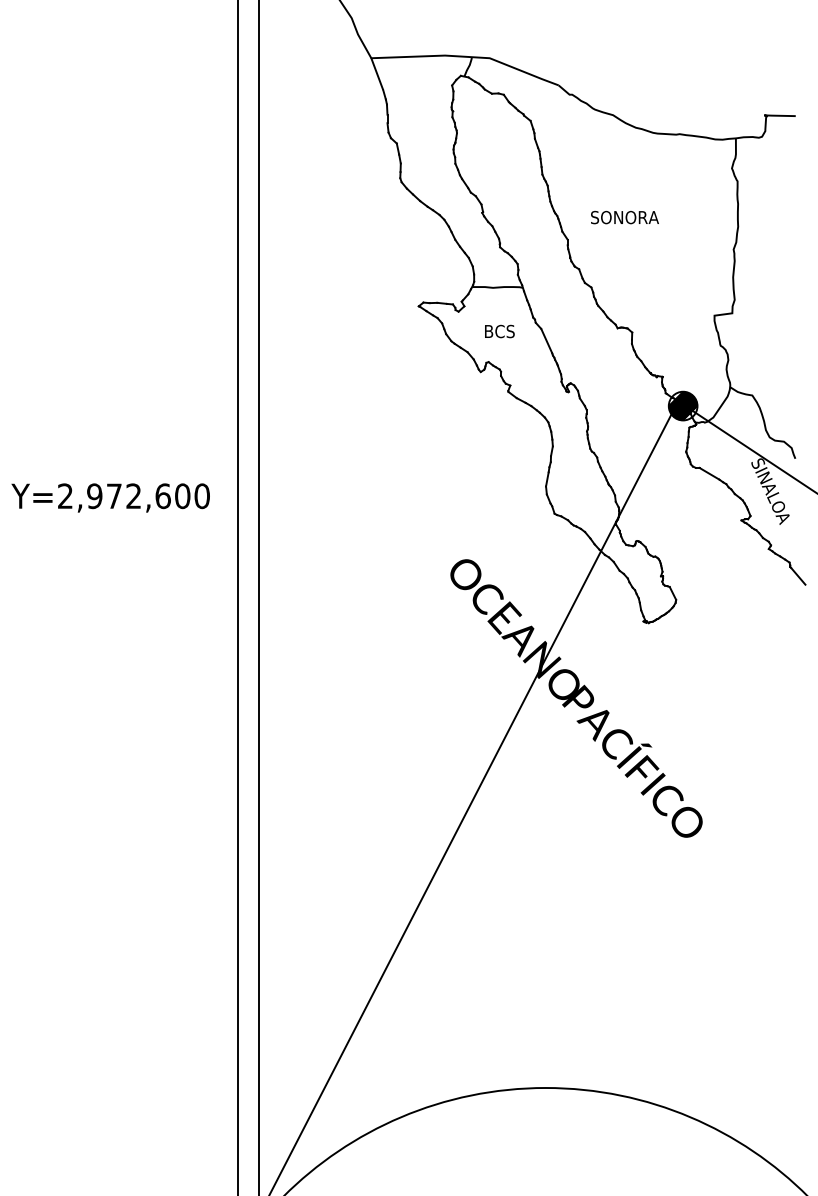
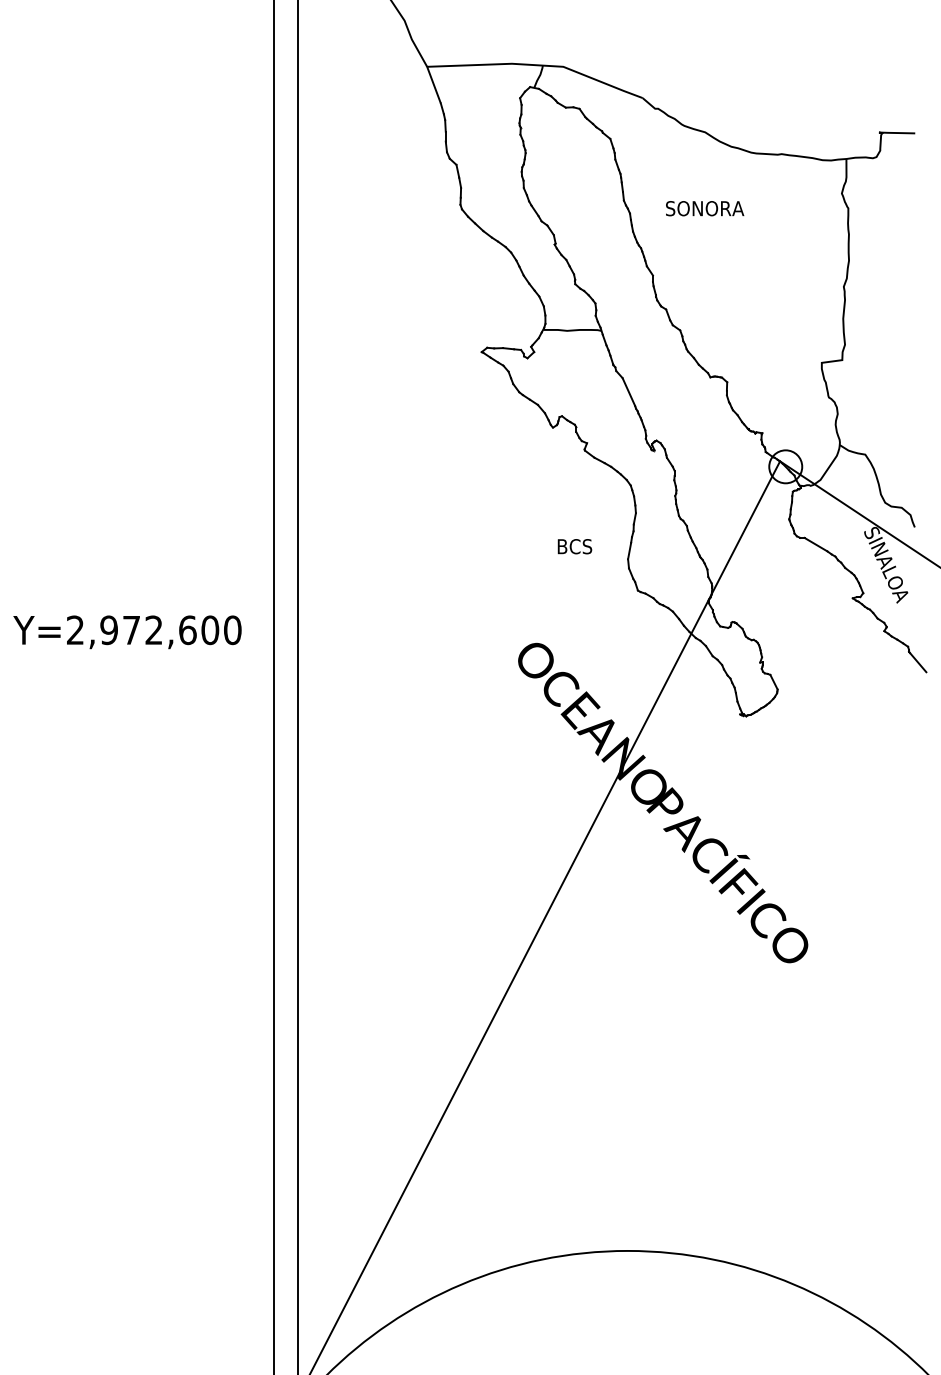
text: (624, 217) -> (704, 208), moved
text: (499, 331) -> (574, 546), moved
hatch: (682, 405) -> (784, 466), removed
text: (110, 497) -> (127, 631), moved

